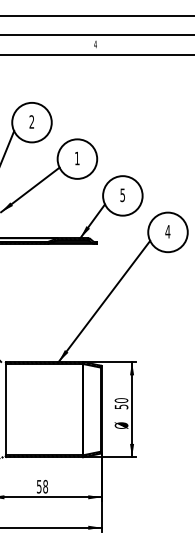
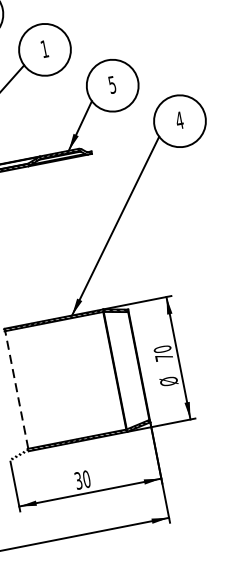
text: (121, 406) -> (164, 356), 50 -> 70
line: (6, 409) -> (16, 389), solid -> dashed
text: (42, 486) -> (82, 479), 58 -> 30

